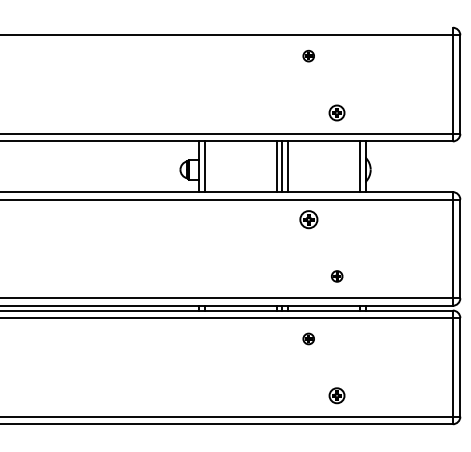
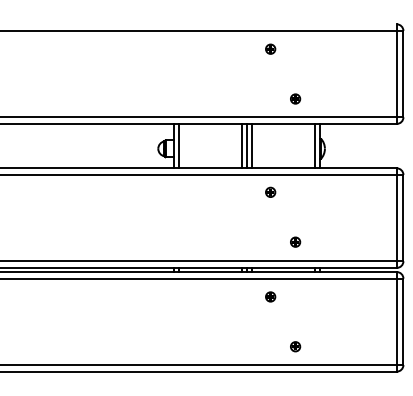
part: (337, 112) -> (295, 98), size x0.71
part: (308, 219) -> (270, 192), size x0.62
part: (337, 395) -> (295, 346), size x0.71

